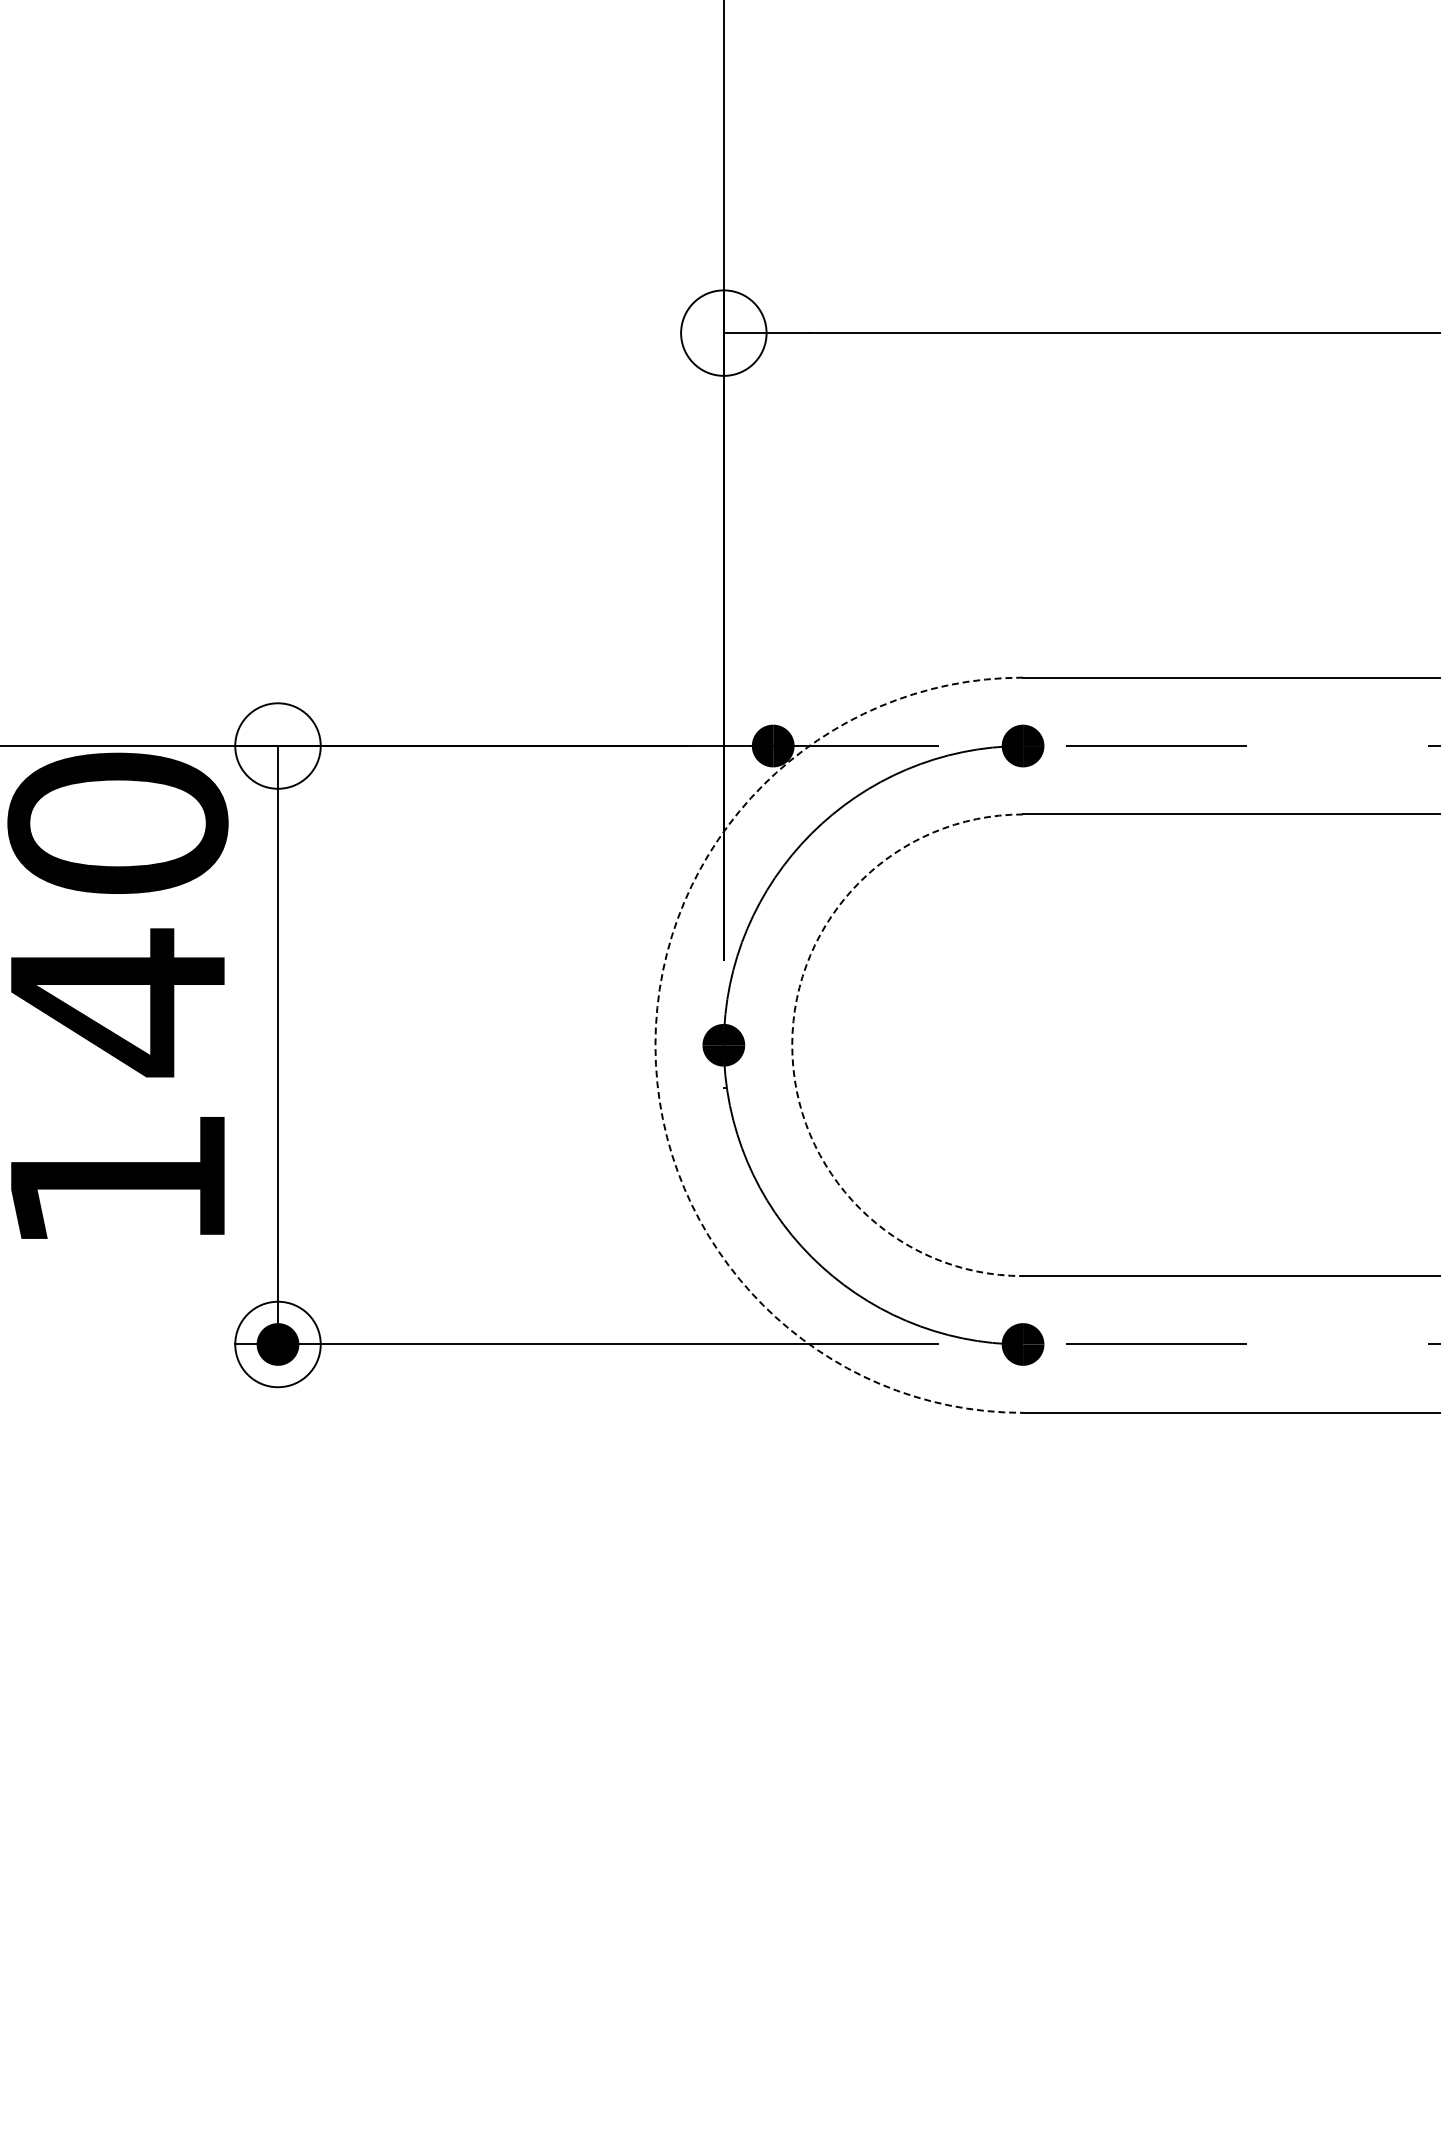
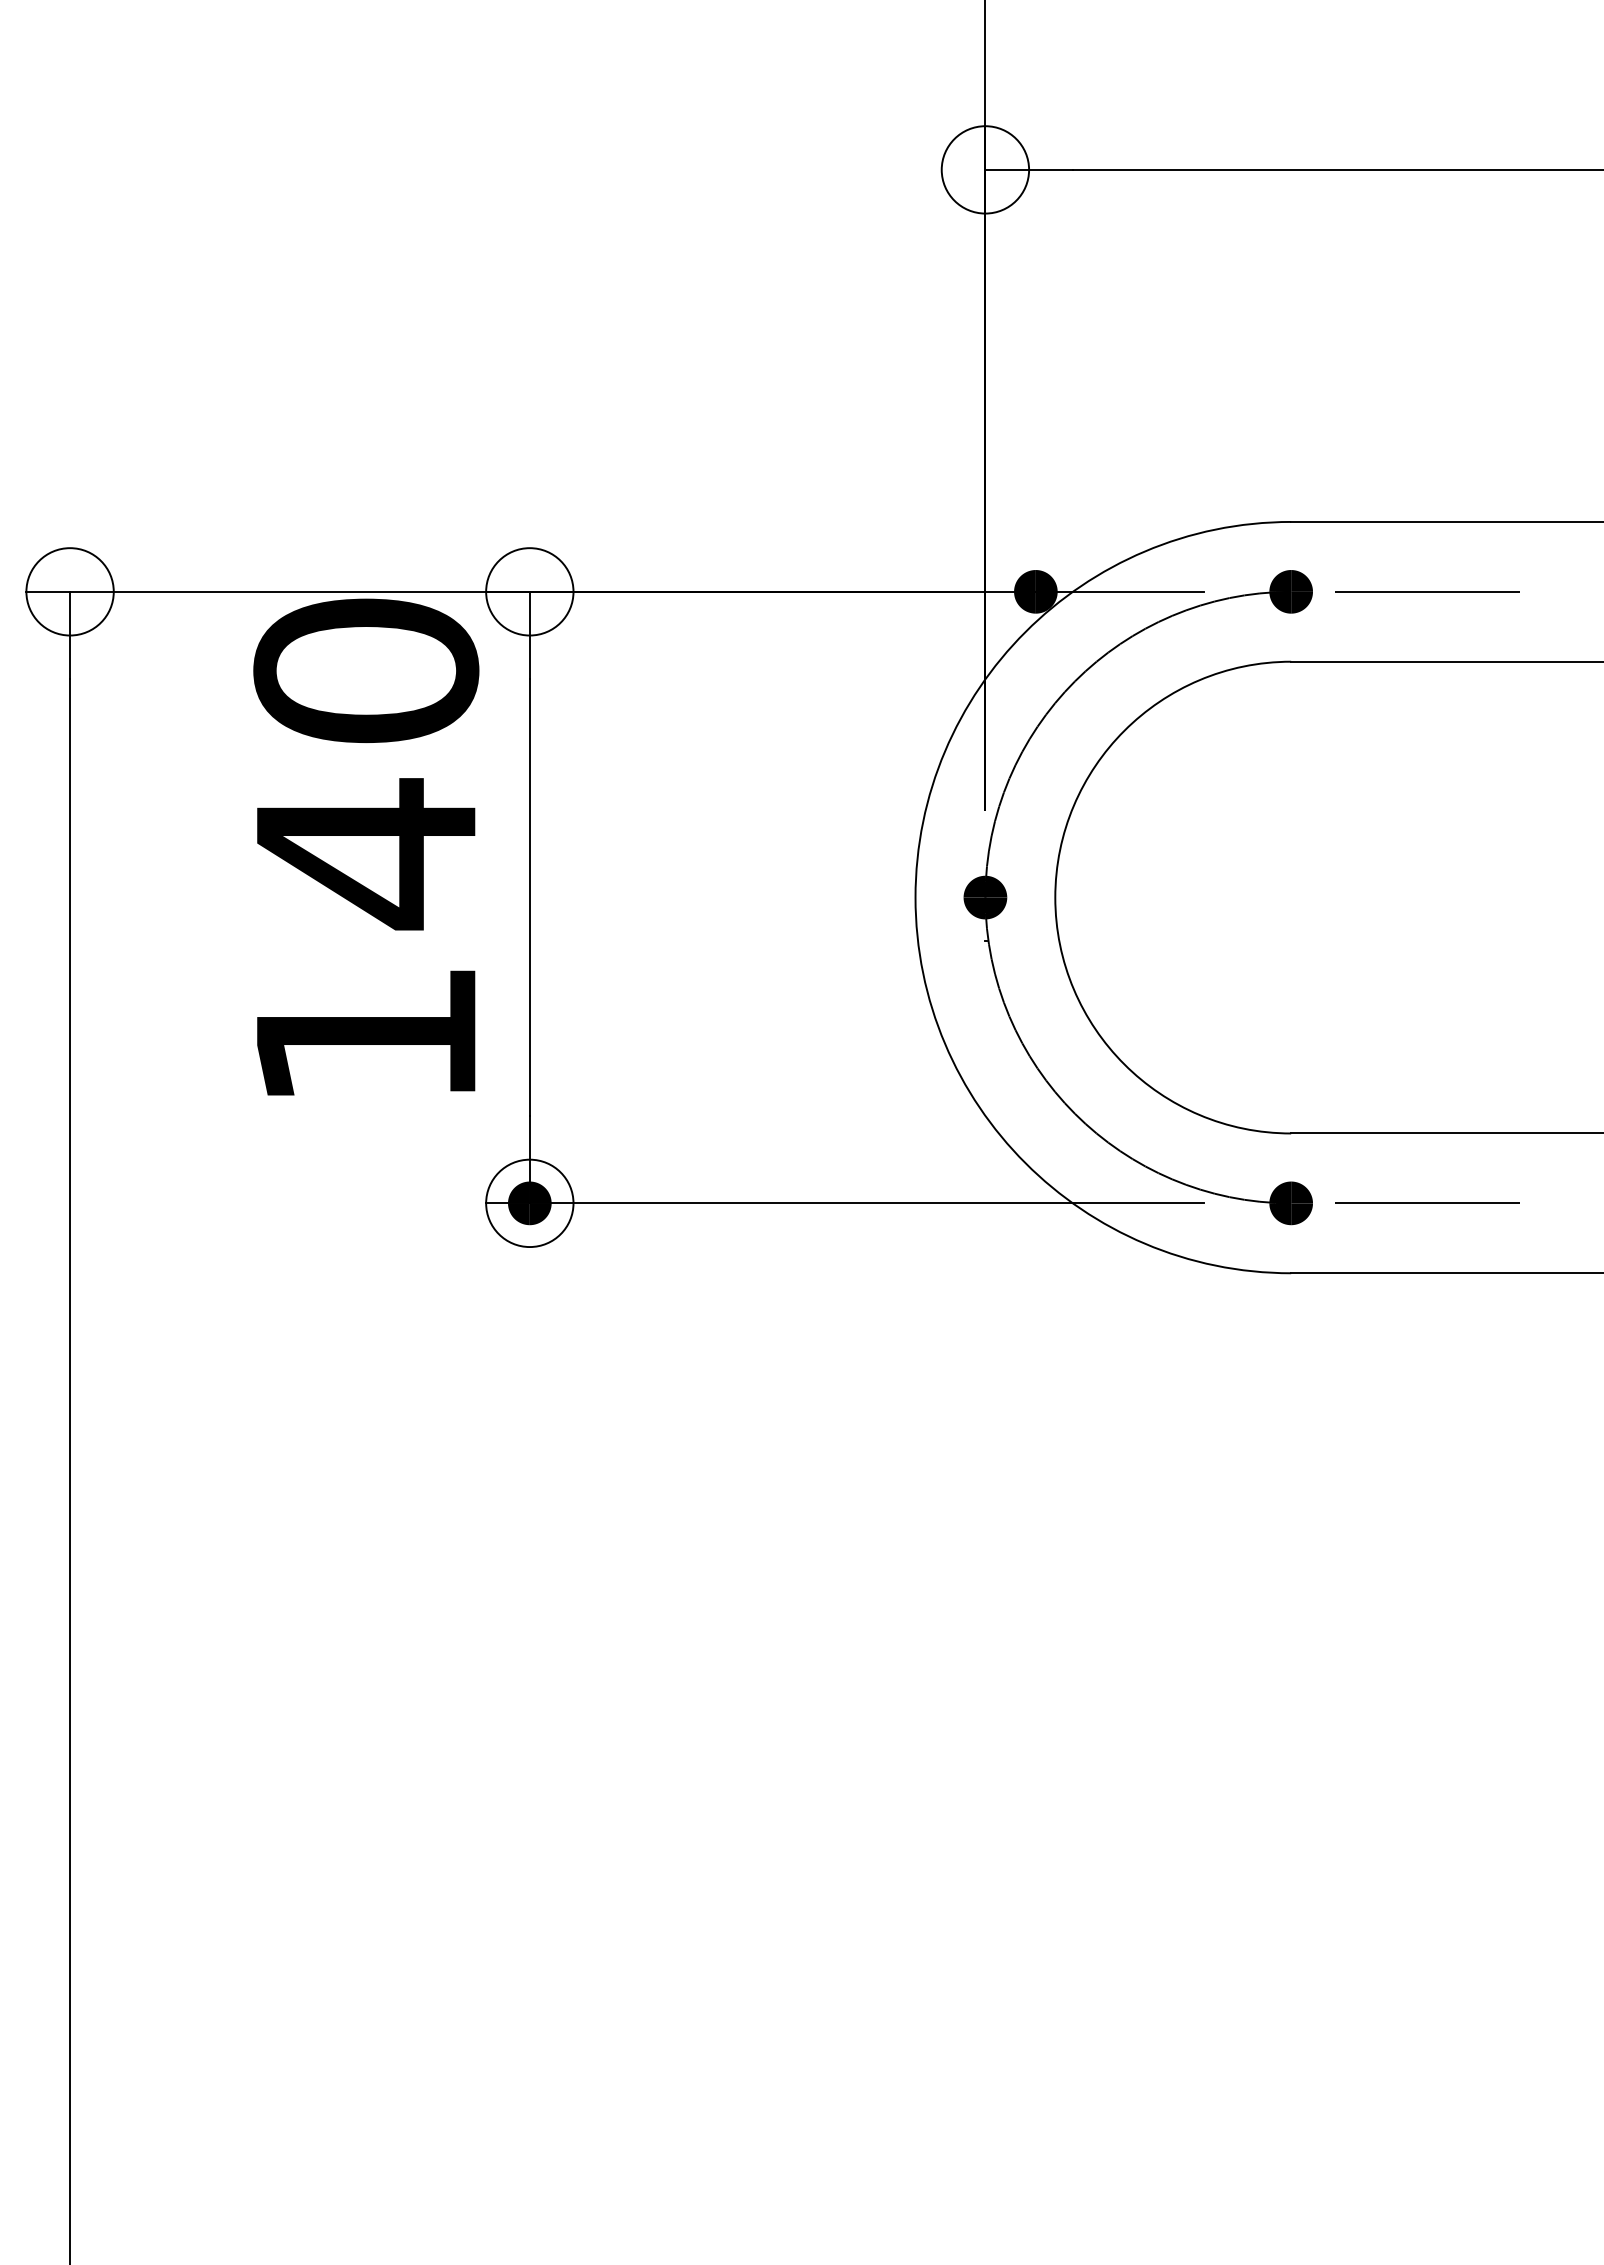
arc: (655, 1045) -> (915, 897), dashed -> solid
arc: (792, 1045) -> (1055, 897), dashed -> solid

